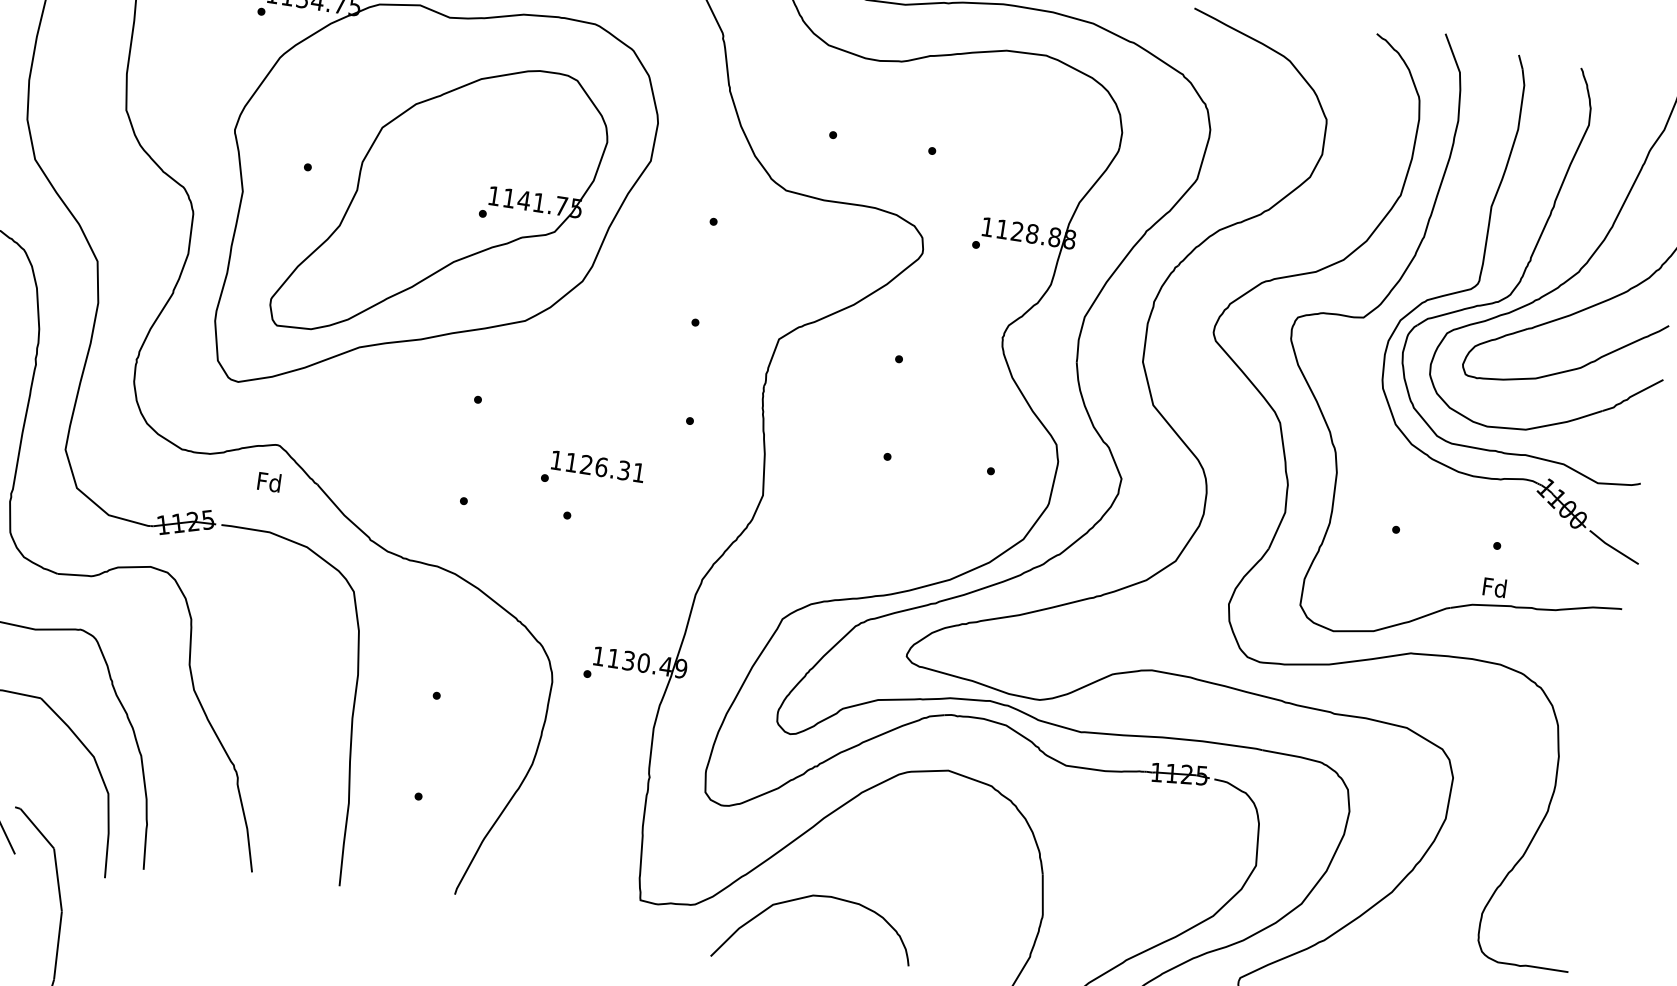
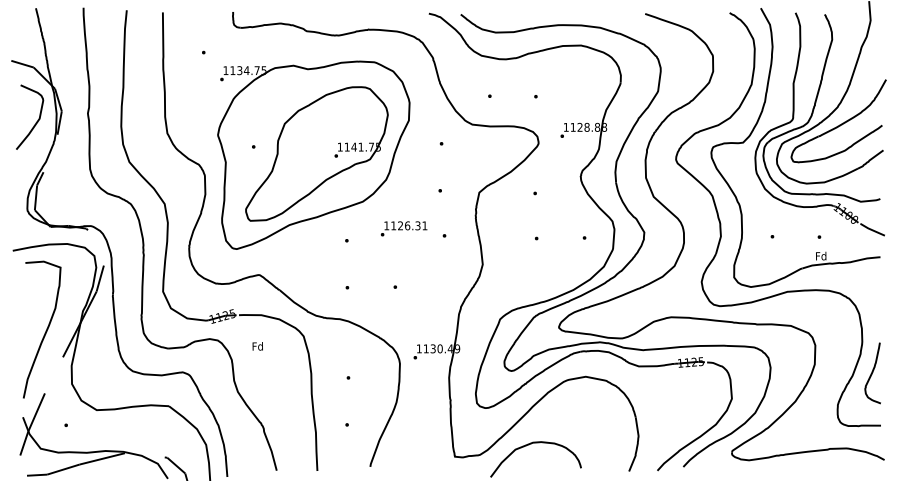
text: (591, 471) -> (403, 228), moved
text: (268, 482) -> (257, 346), moved
curve: (1567, 857) -> (872, 373), added

